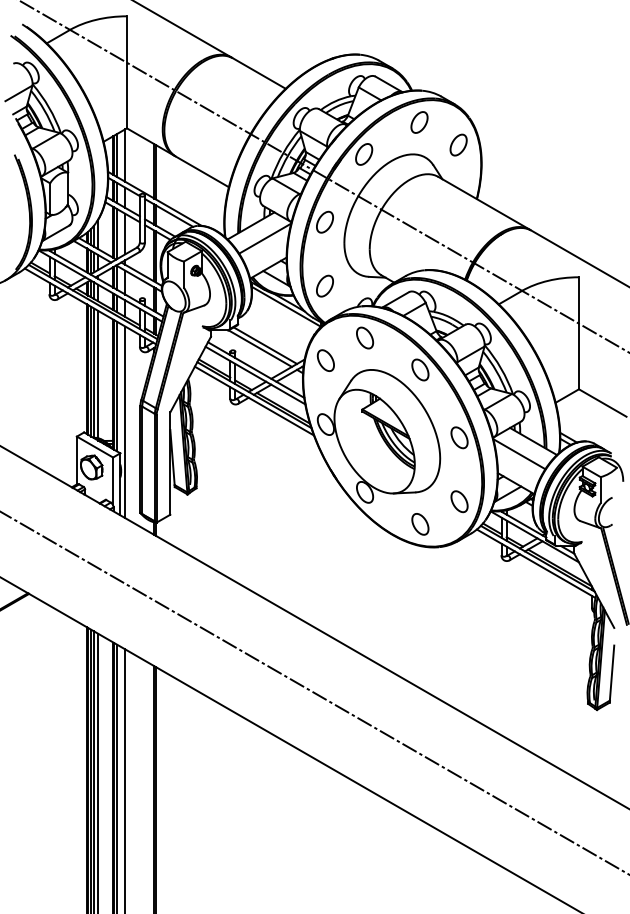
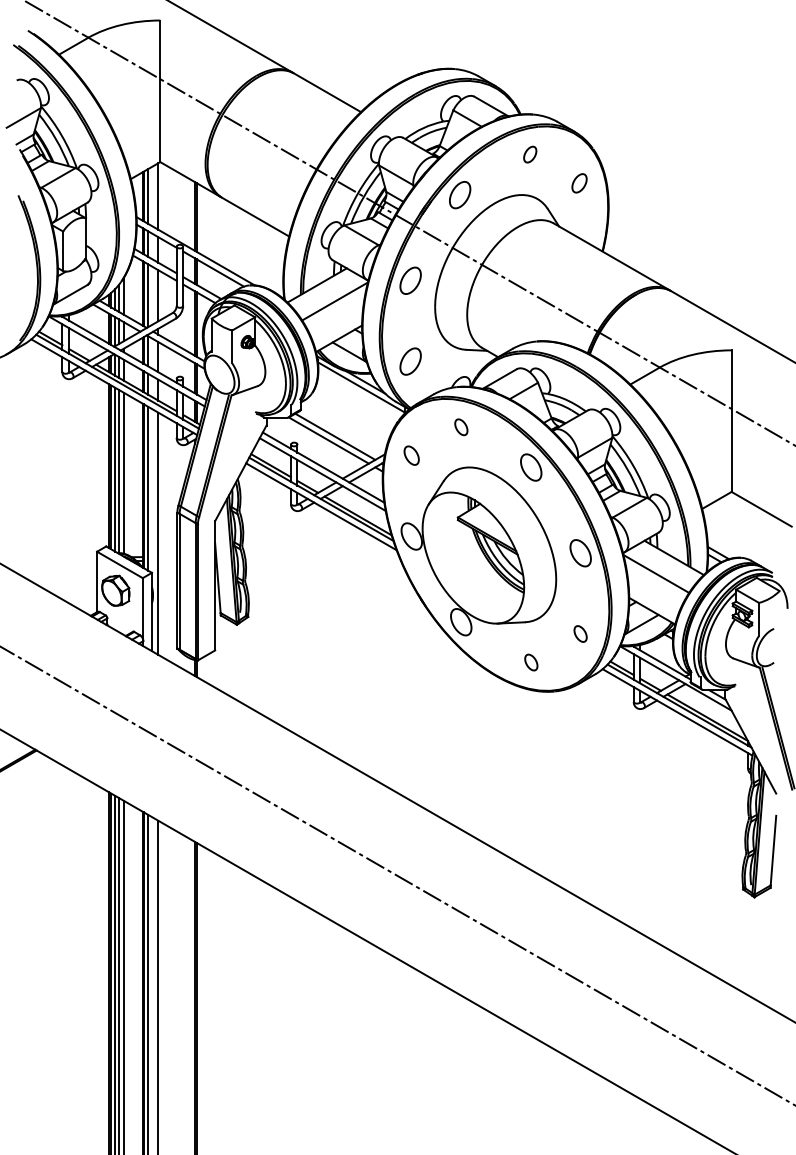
part: (419, 122) -> (530, 154), size x0.6
part: (458, 145) -> (579, 183), size x0.7
part: (365, 338) -> (461, 427), size x0.6
part: (325, 360) -> (411, 455), size x0.7
part: (459, 501) -> (580, 633), size x0.6
part: (420, 524) -> (531, 662), size x0.6

